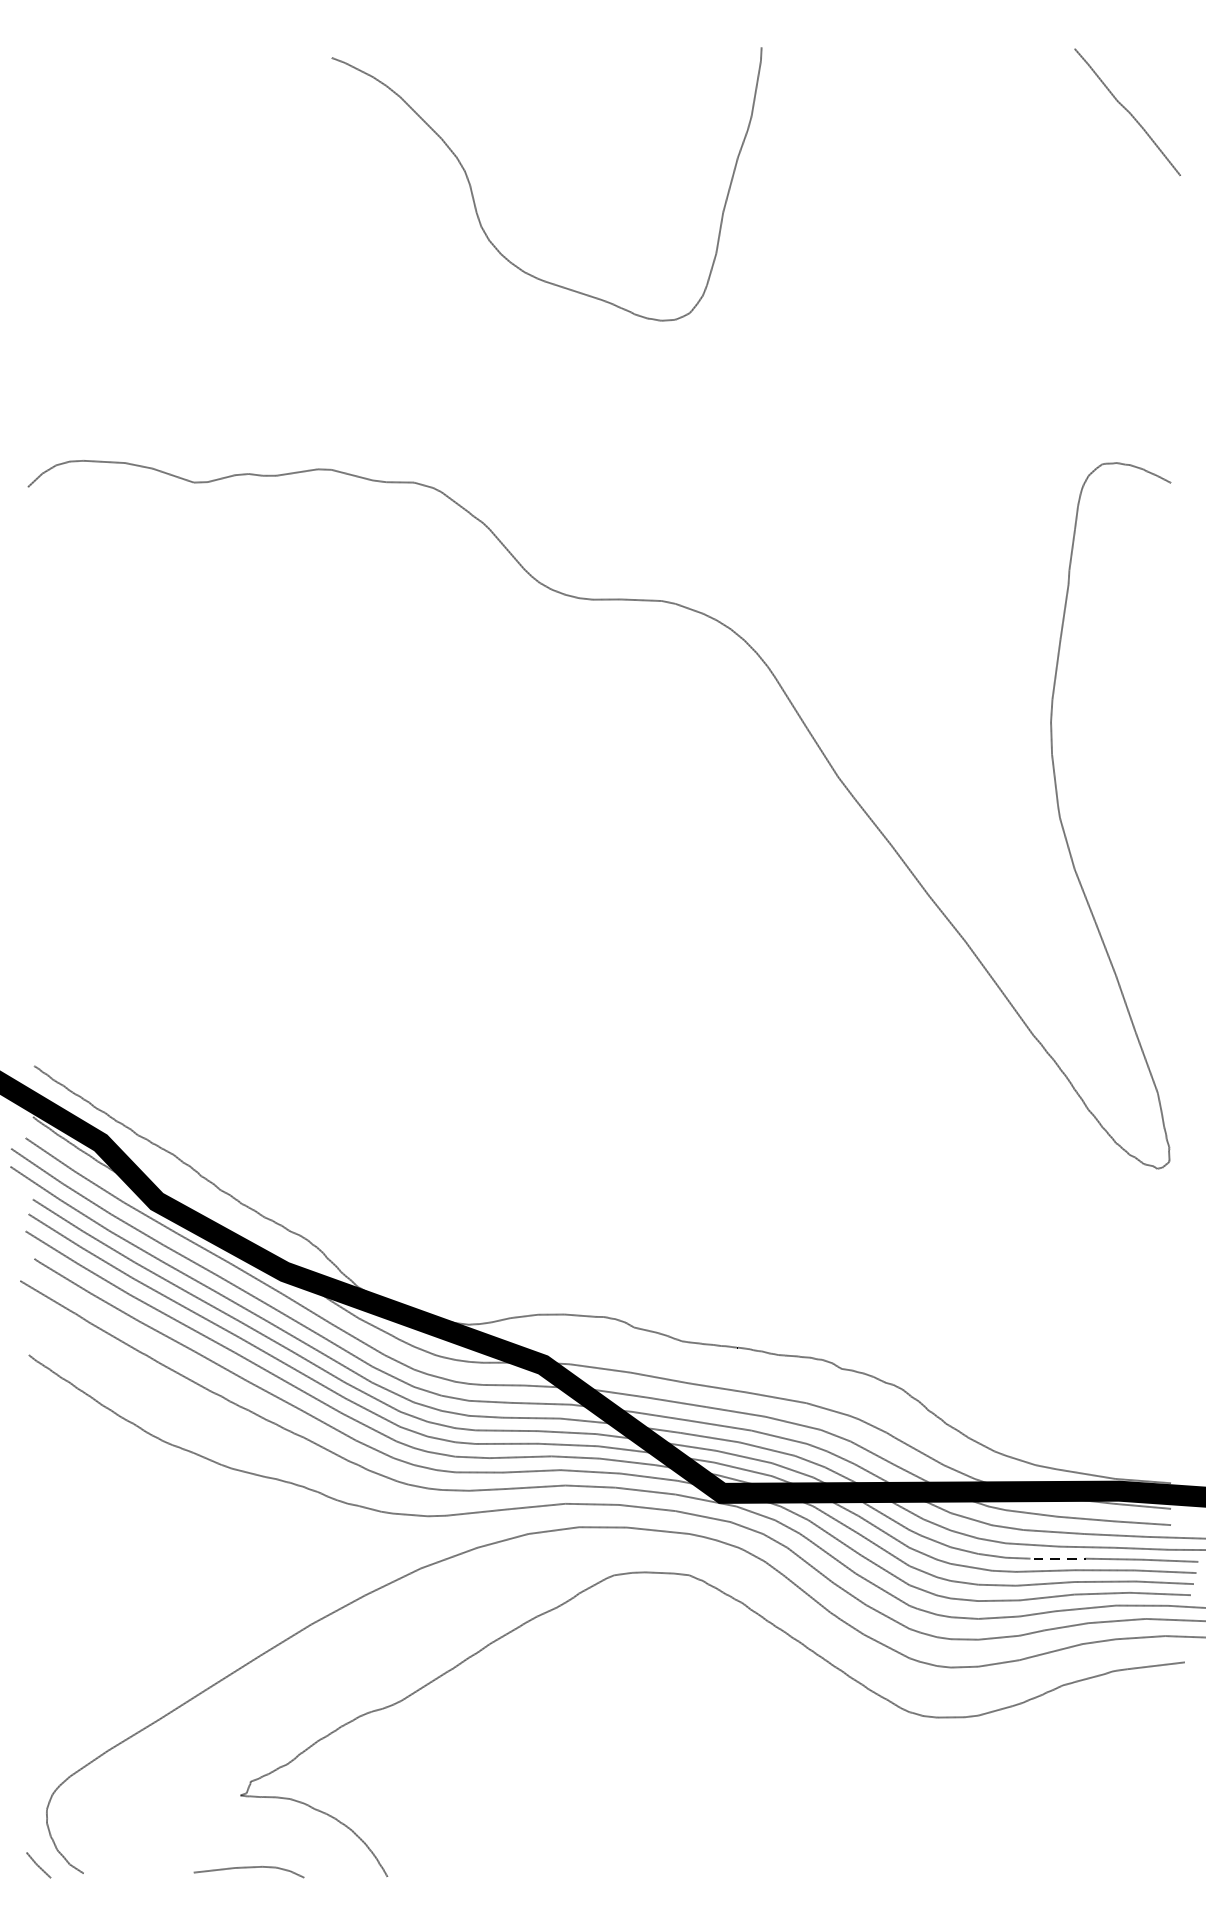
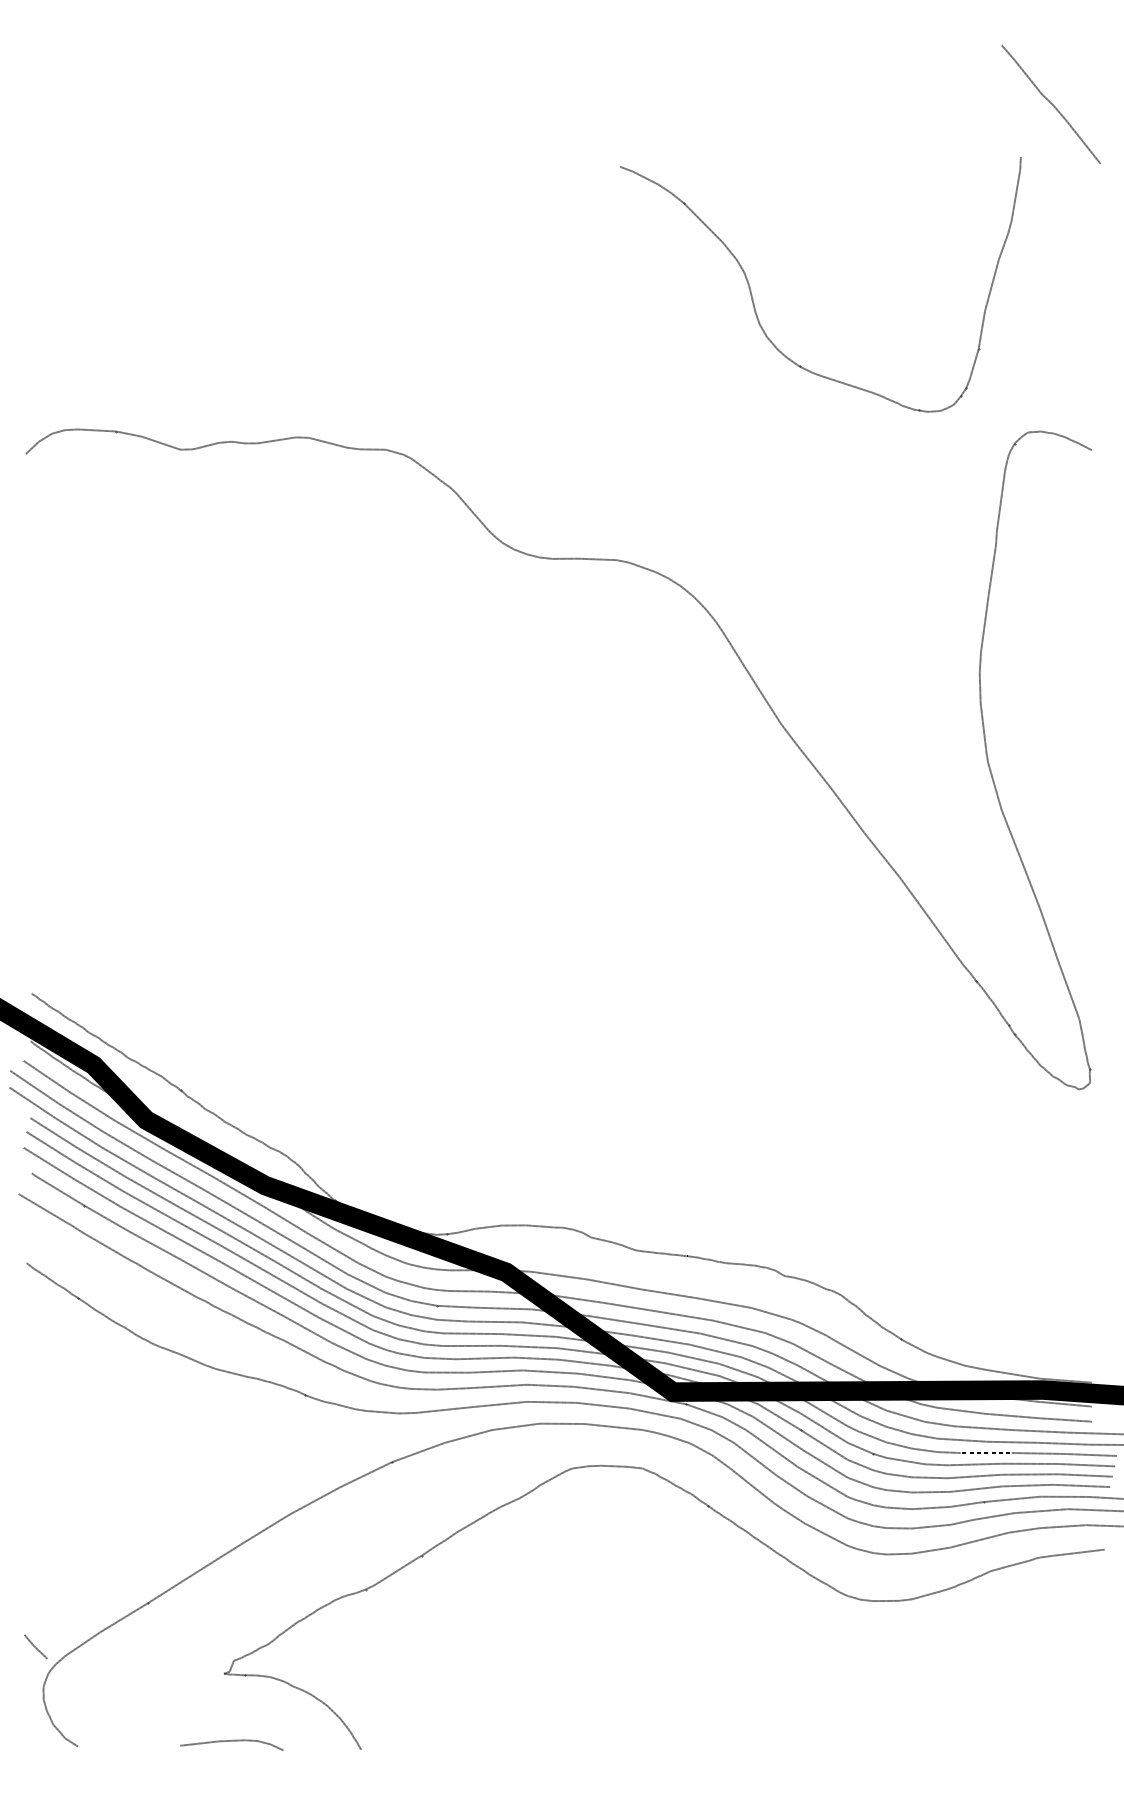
curve: (474, 200) -> (753, 299), moved
line: (38, 1864) -> (35, 1646), moved

